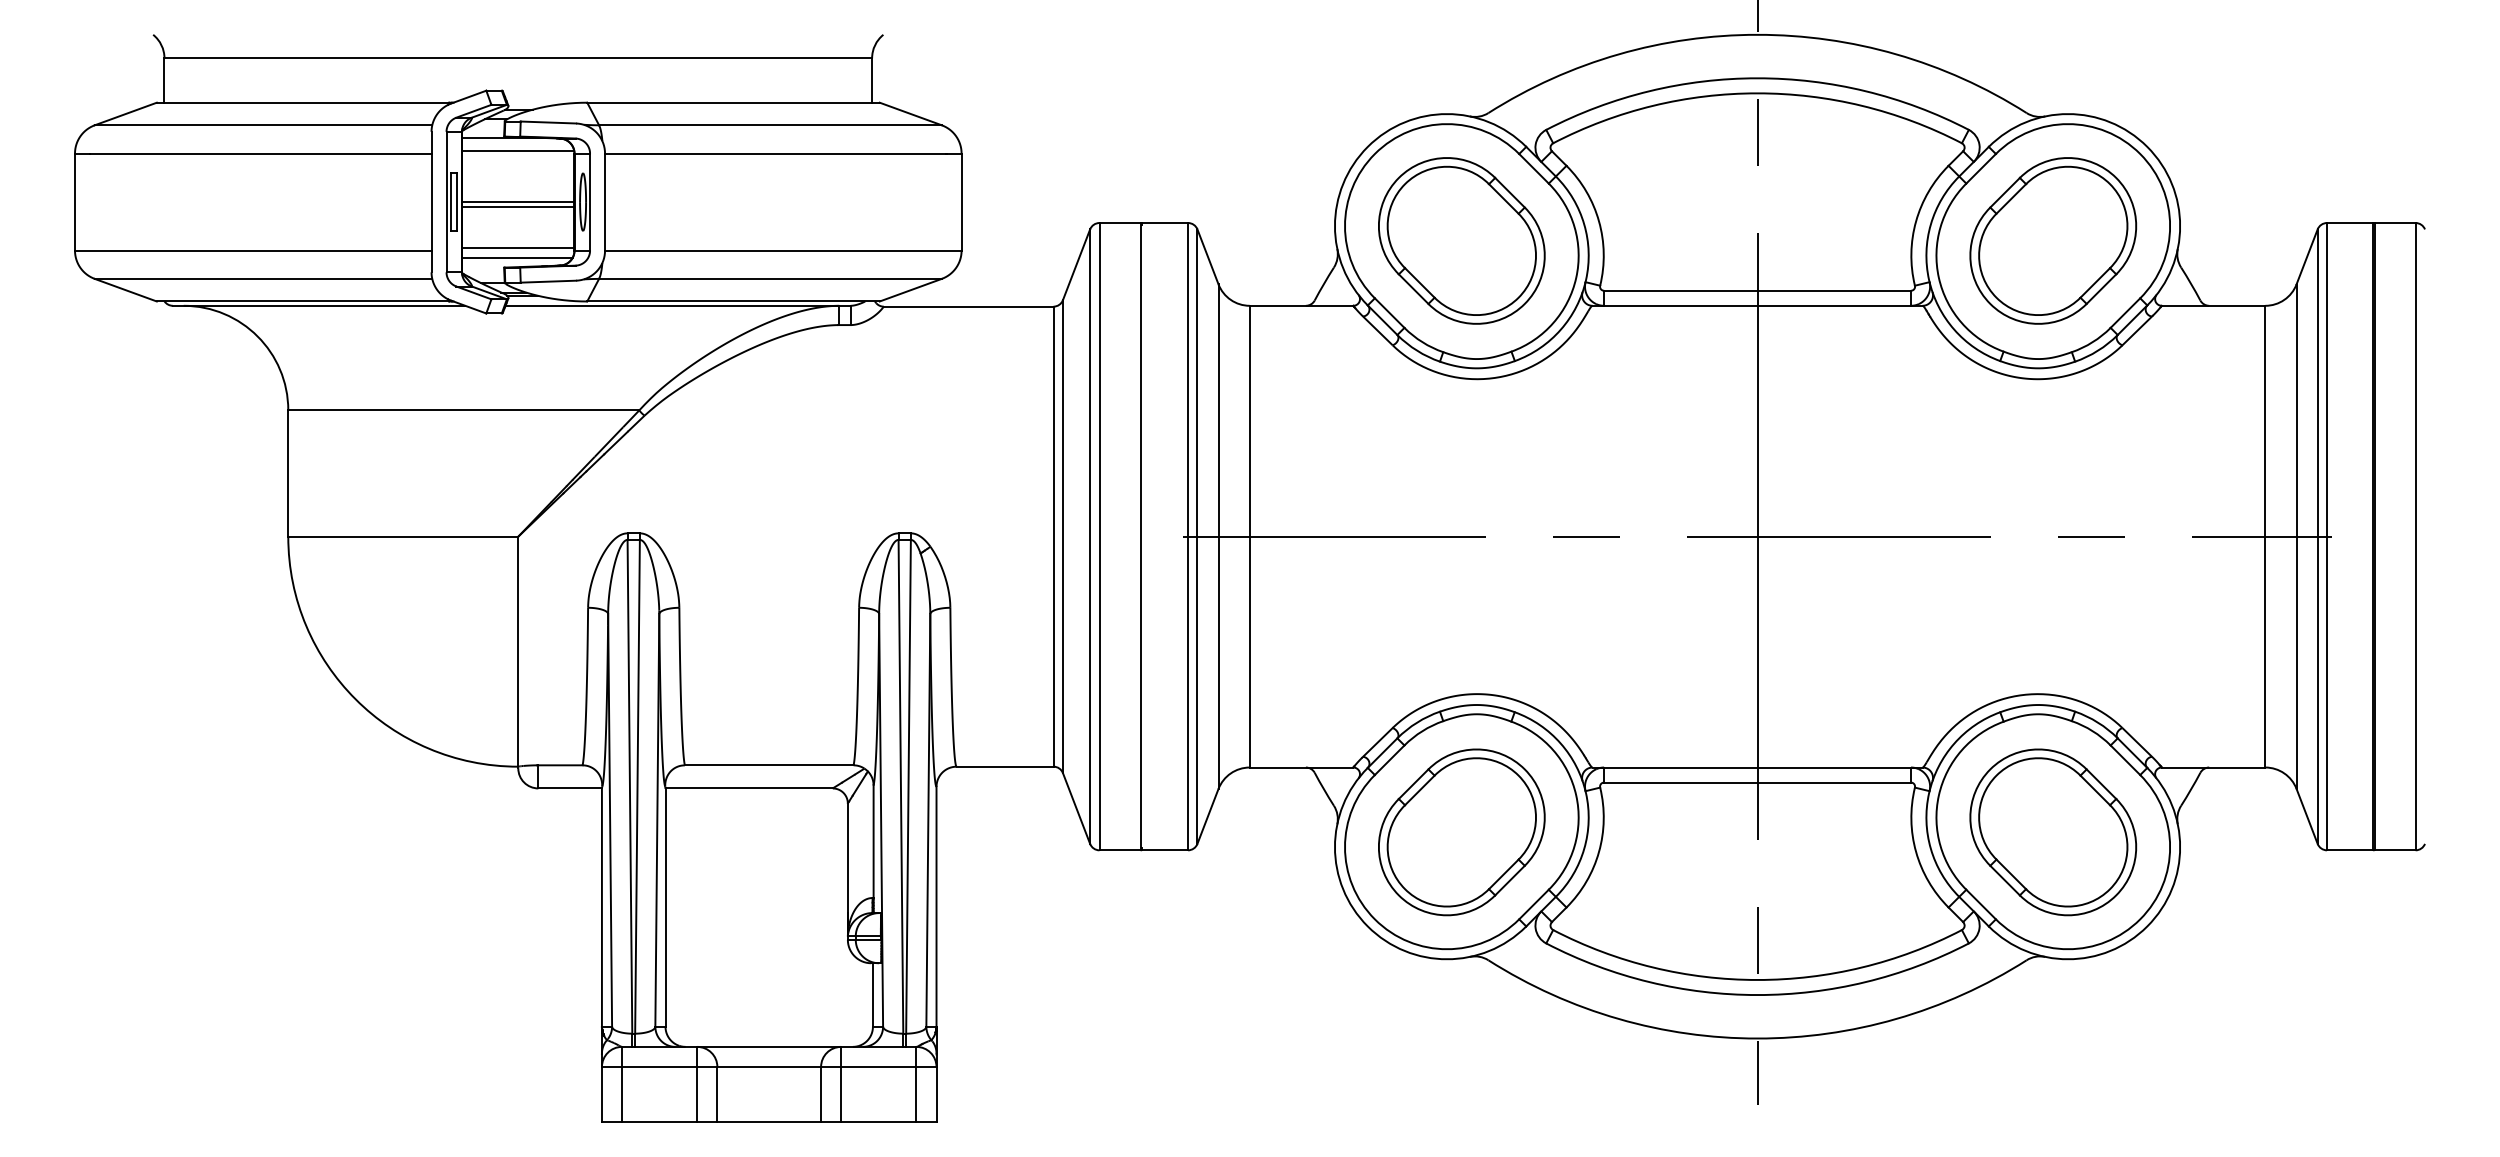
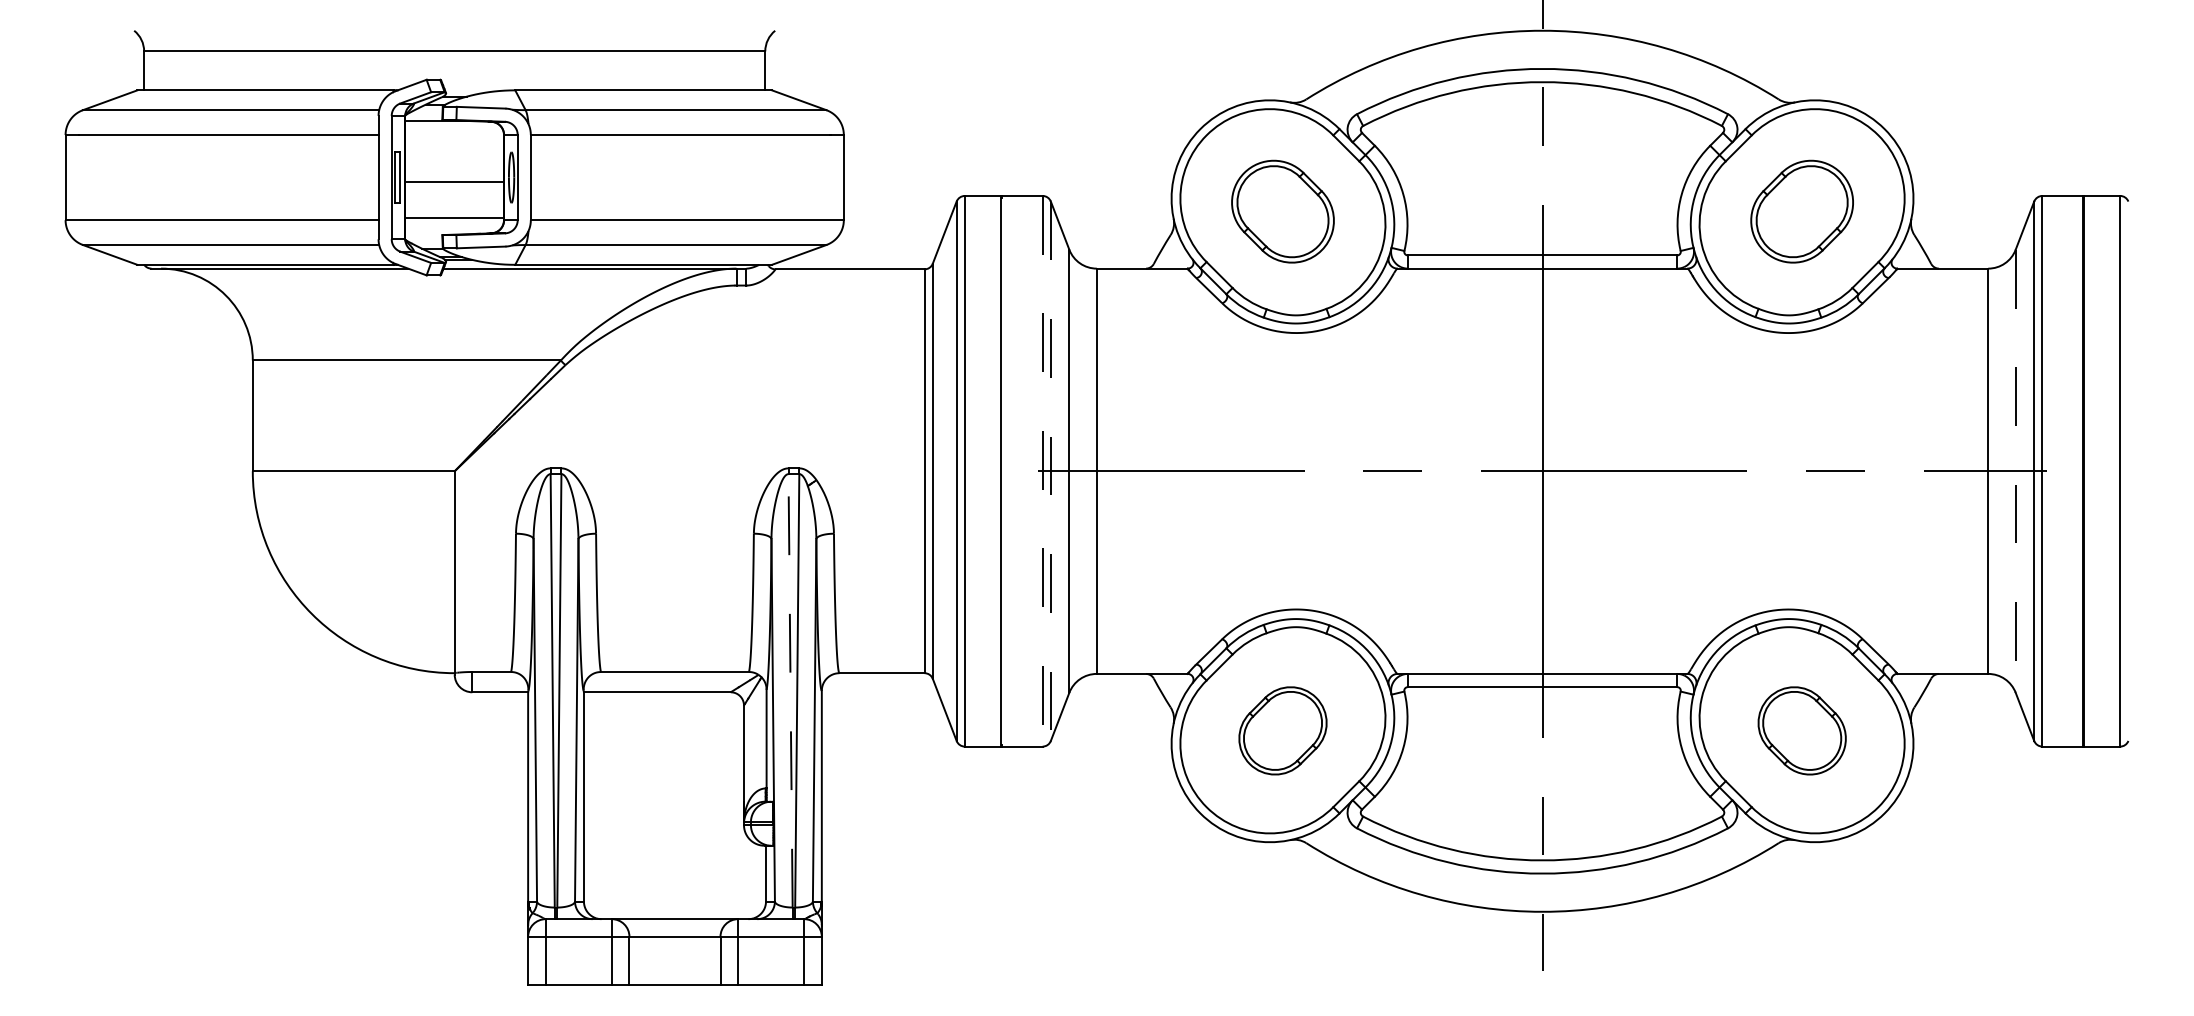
line: (518, 150) -> (454, 132), removed
line: (518, 202) -> (454, 177), removed
part: (1461, 240) -> (1282, 211), size x0.7
part: (2053, 240) -> (1802, 211), size x0.7
line: (517, 257) -> (454, 226), removed
line: (1188, 536) -> (1043, 471), solid -> dashed
line: (1197, 537) -> (1050, 472), solid -> dashed
line: (2296, 537) -> (2015, 472), solid -> dashed
line: (900, 786) -> (790, 690), solid -> dashed
part: (1461, 832) -> (1282, 730), size x0.6
part: (2053, 832) -> (1802, 730), size x0.6

